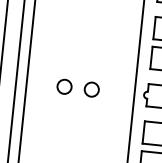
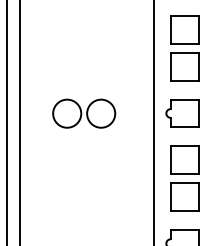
circle: (64, 86) -> (67, 113), size x1.6
circle: (91, 89) -> (100, 113), size x1.6

